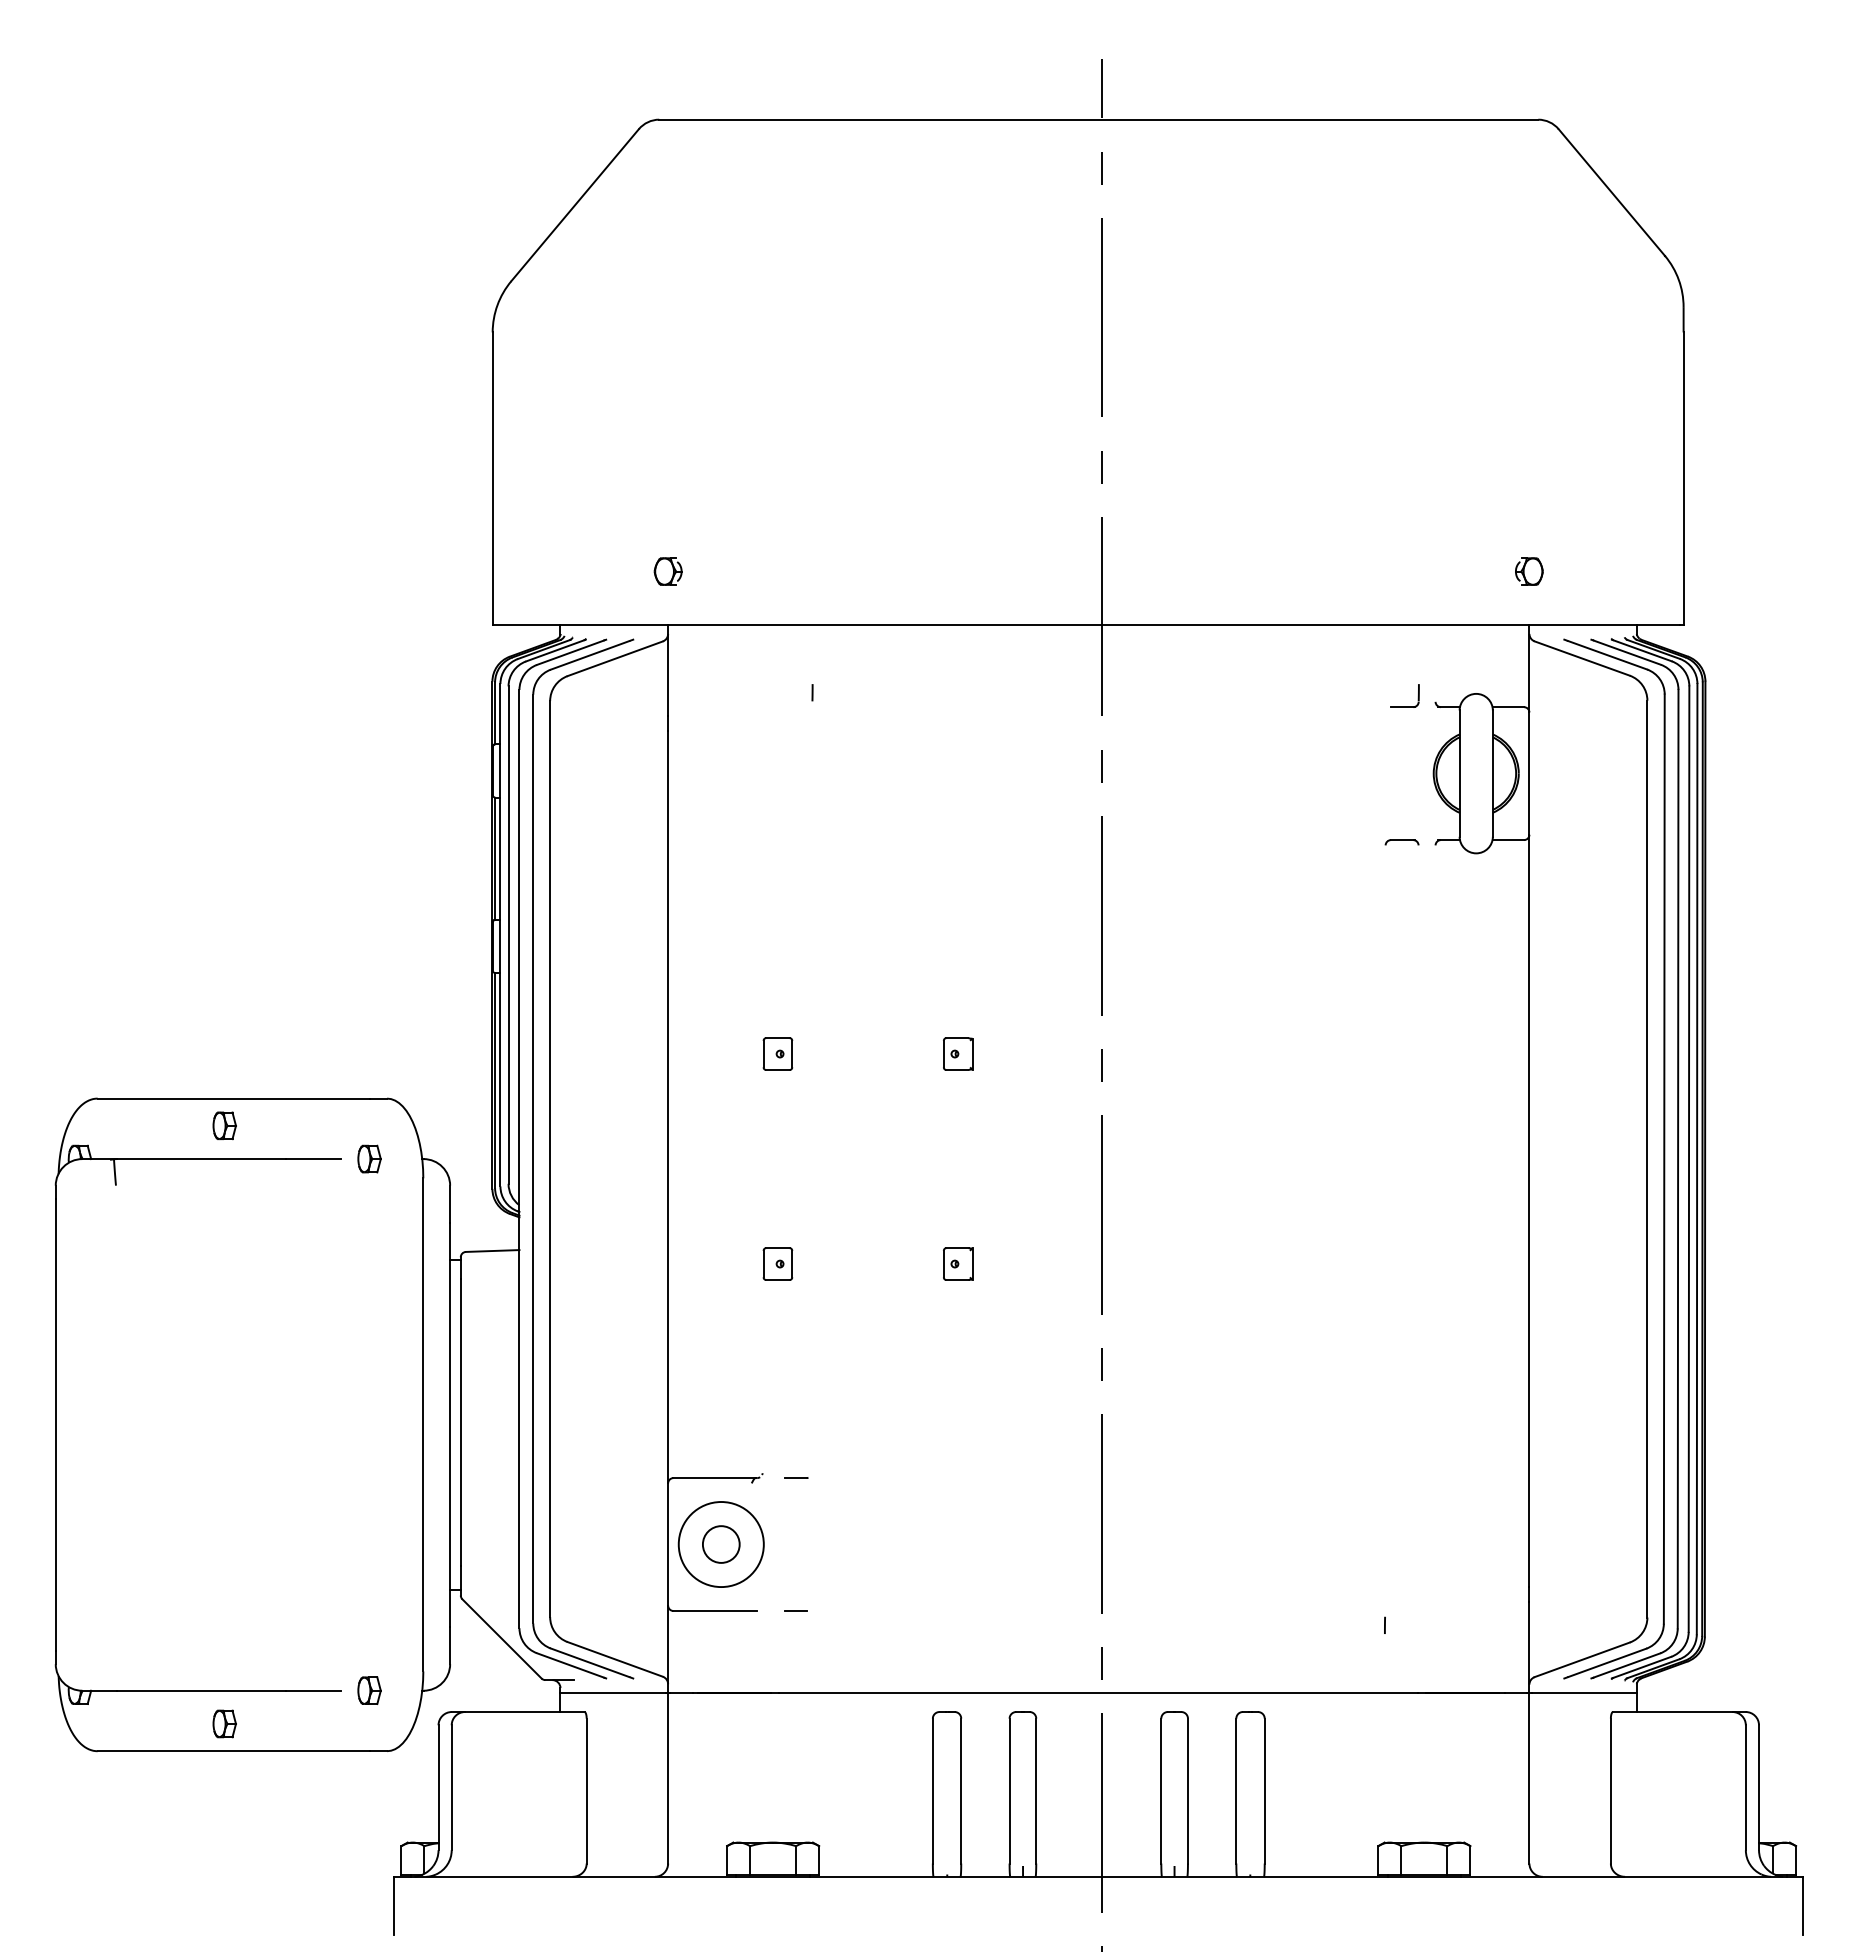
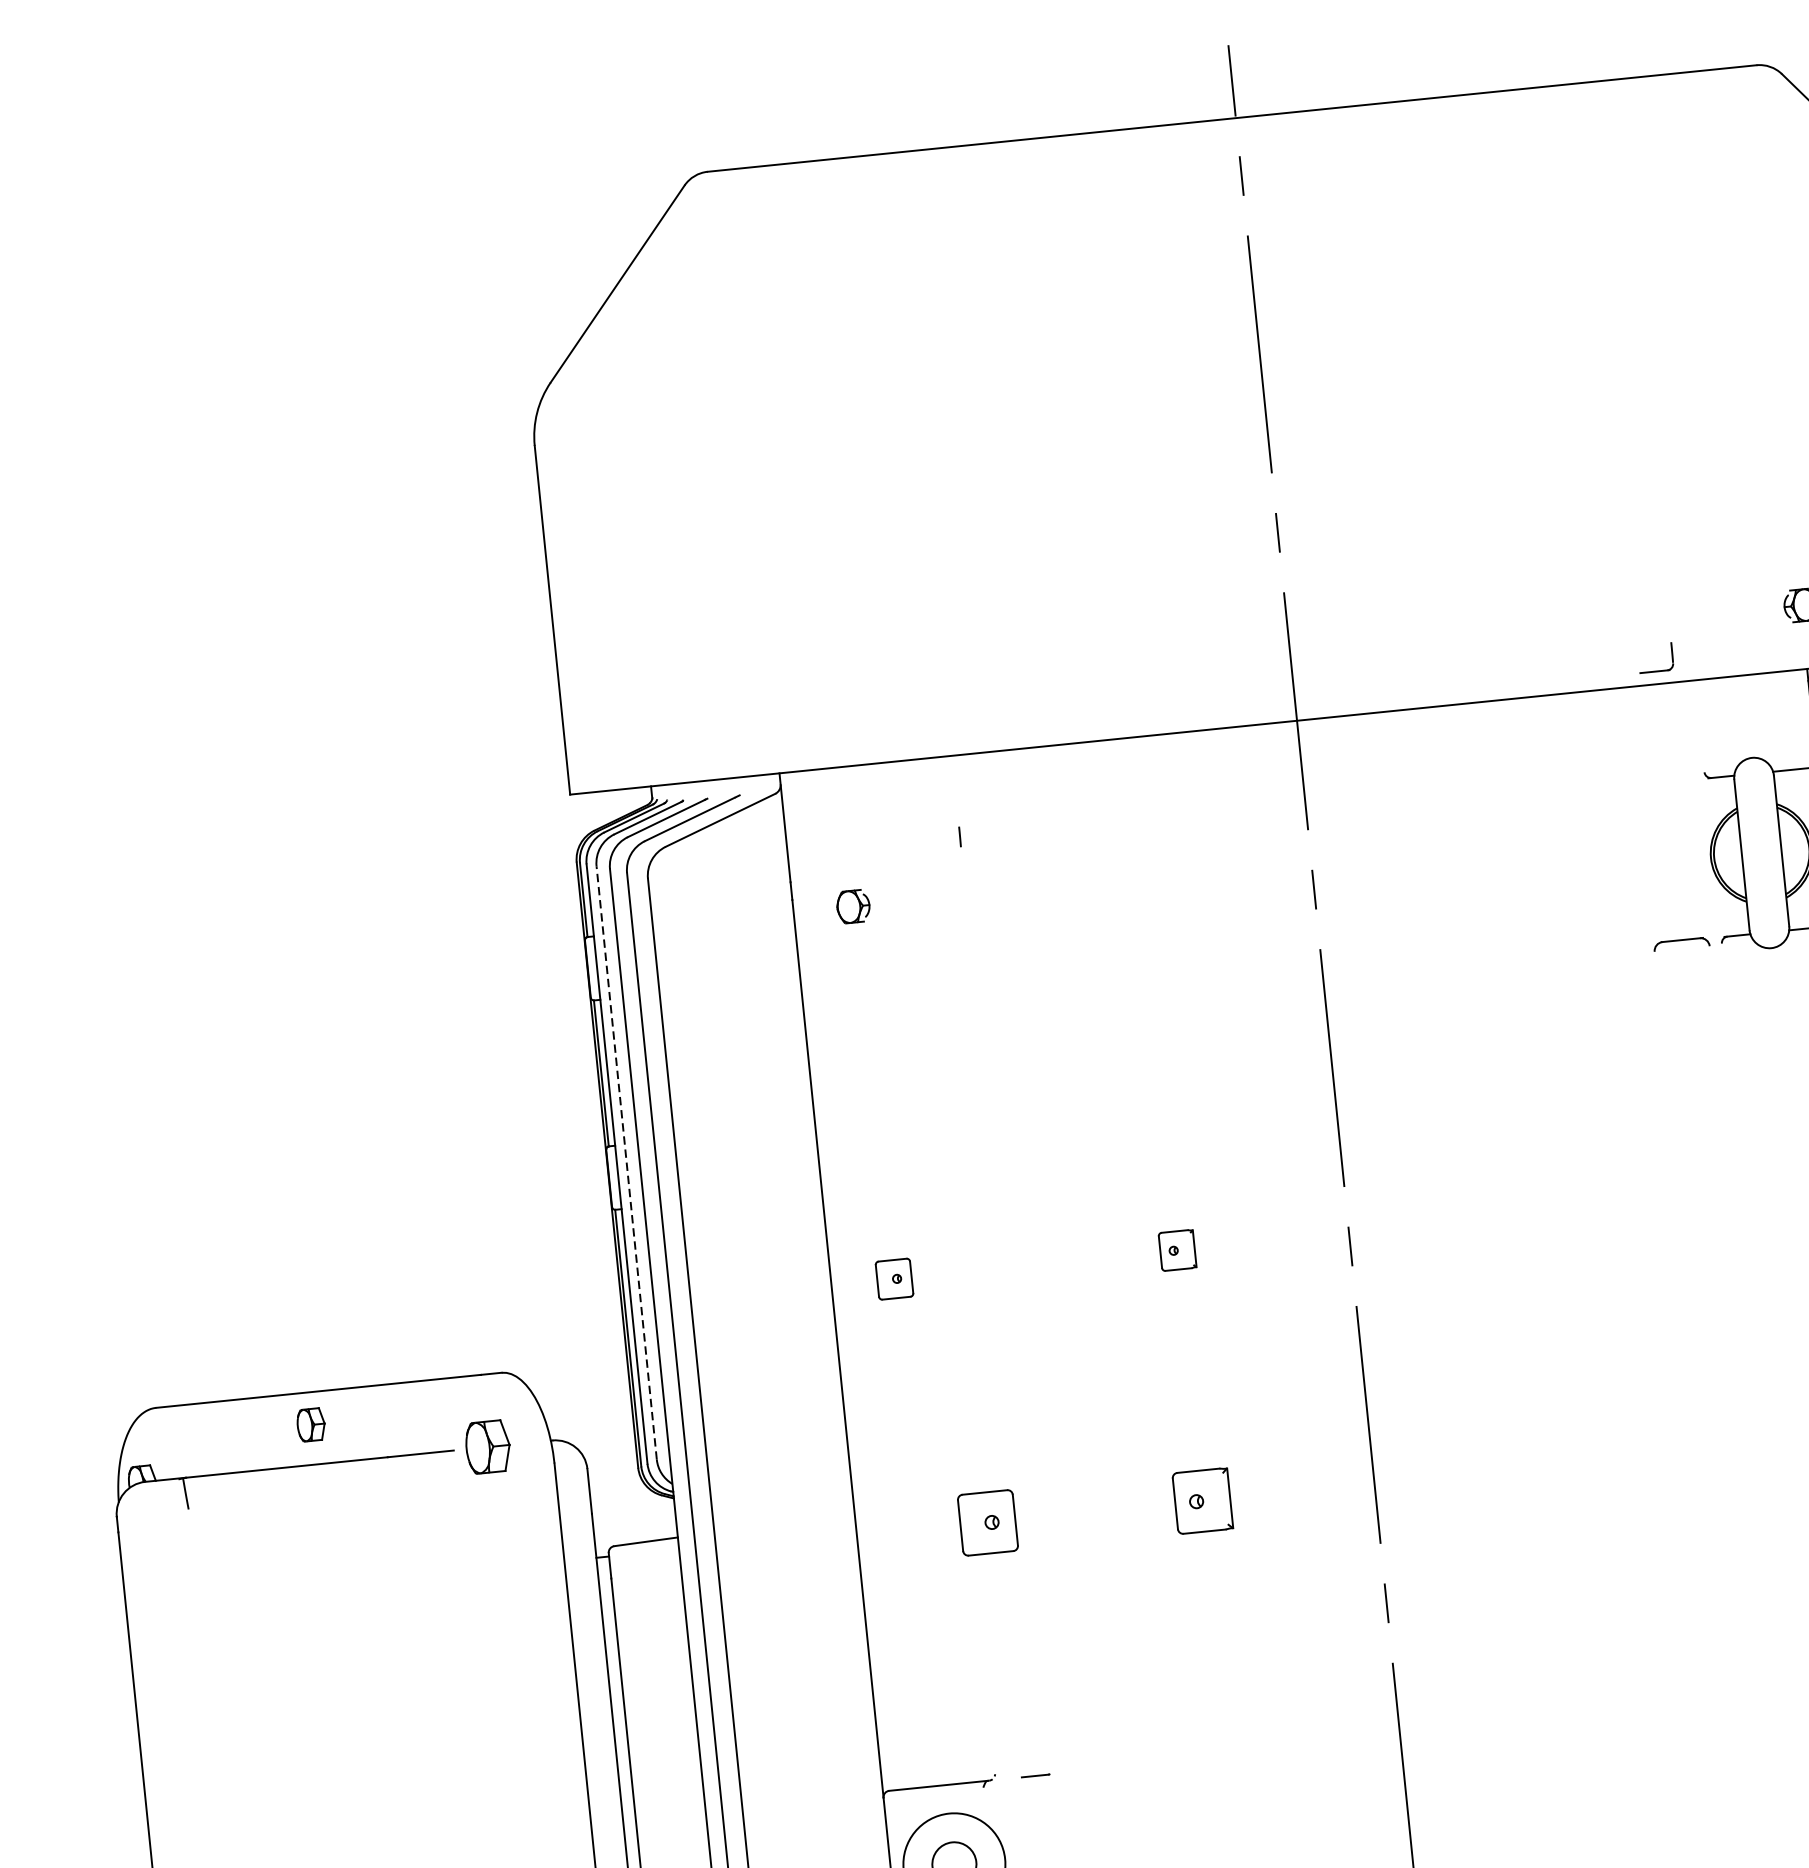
part: (667, 571) -> (852, 906), moved
part: (1404, 706) -> (1656, 670), moved
part: (1401, 842) -> (1680, 944), size x1.4
line: (508, 935) -> (626, 1163), solid -> dashed
part: (777, 1053) -> (893, 1278), moved
part: (369, 1158) -> (487, 1446), size x1.6
part: (777, 1263) -> (987, 1522), size x1.6
part: (958, 1263) -> (1203, 1500), size x1.6

